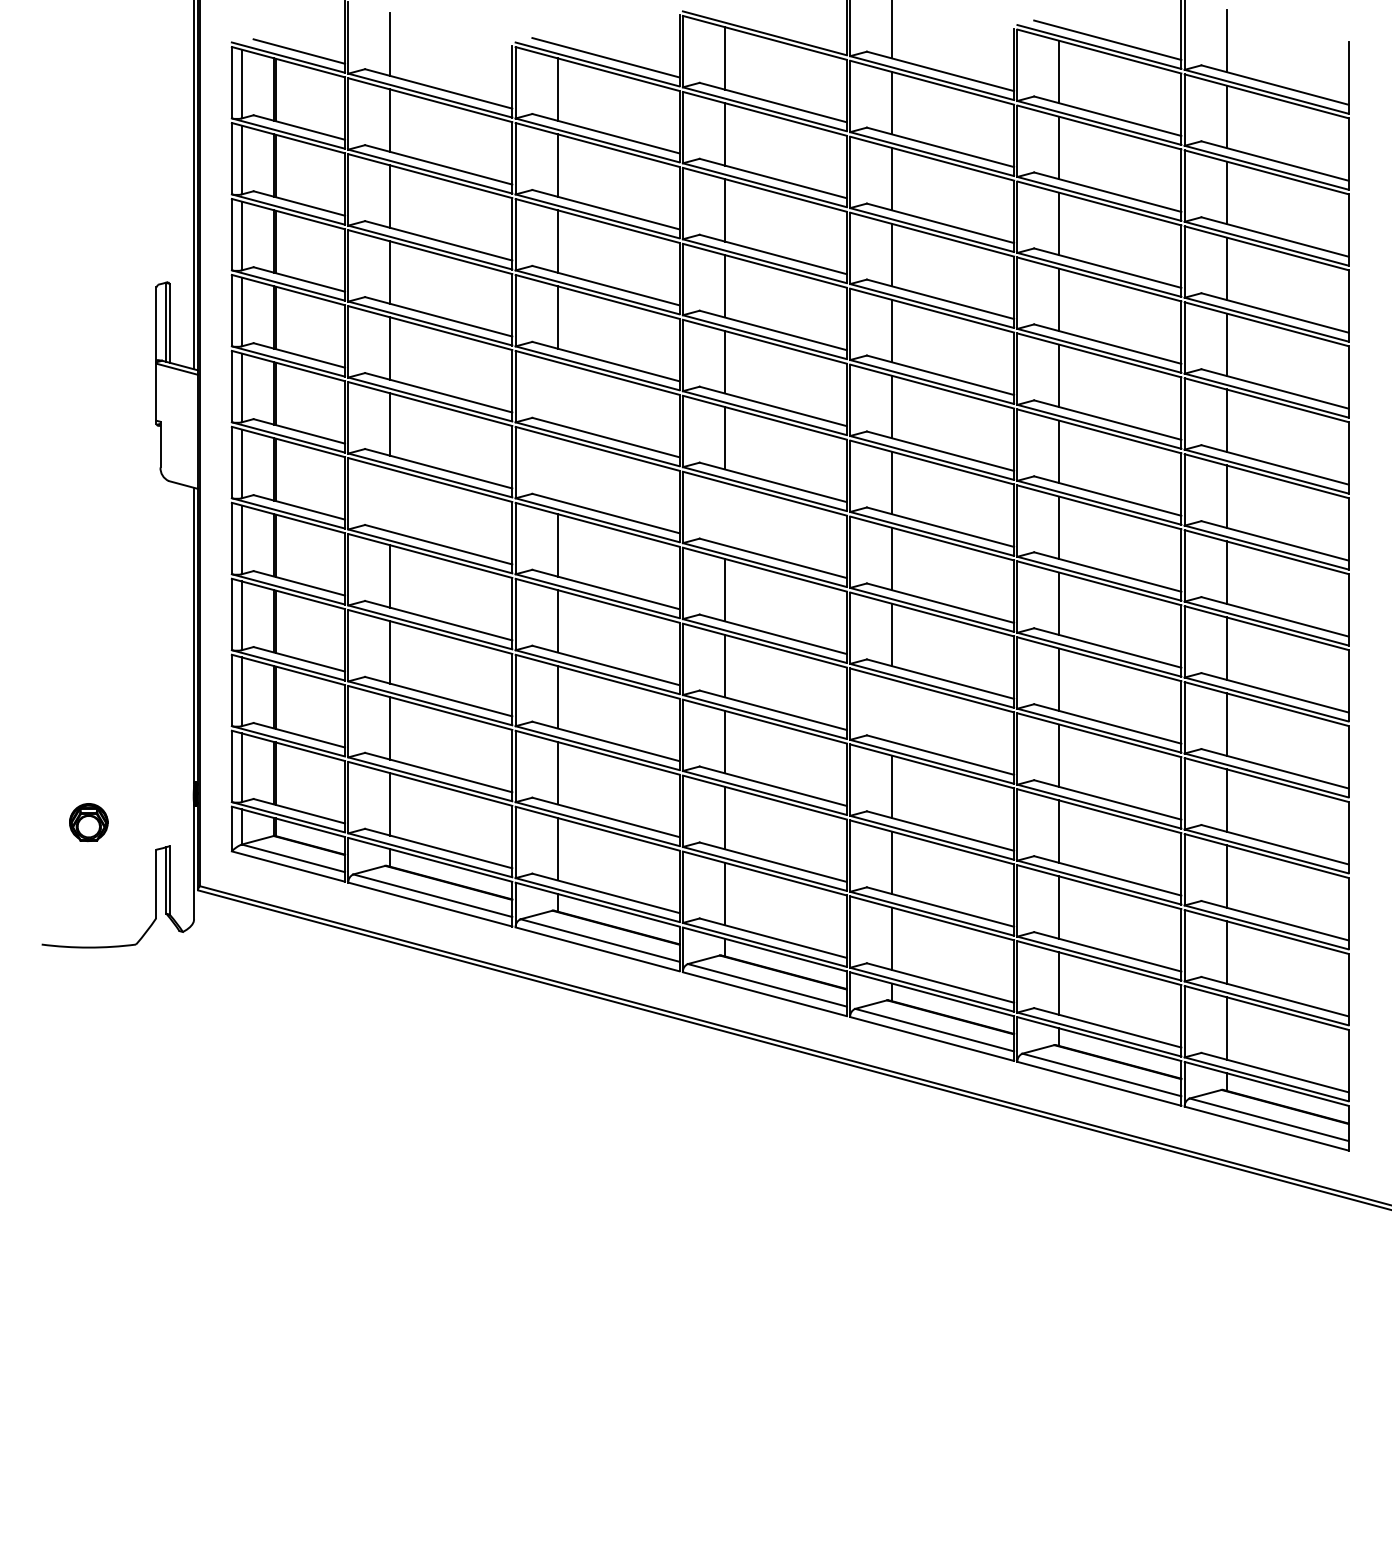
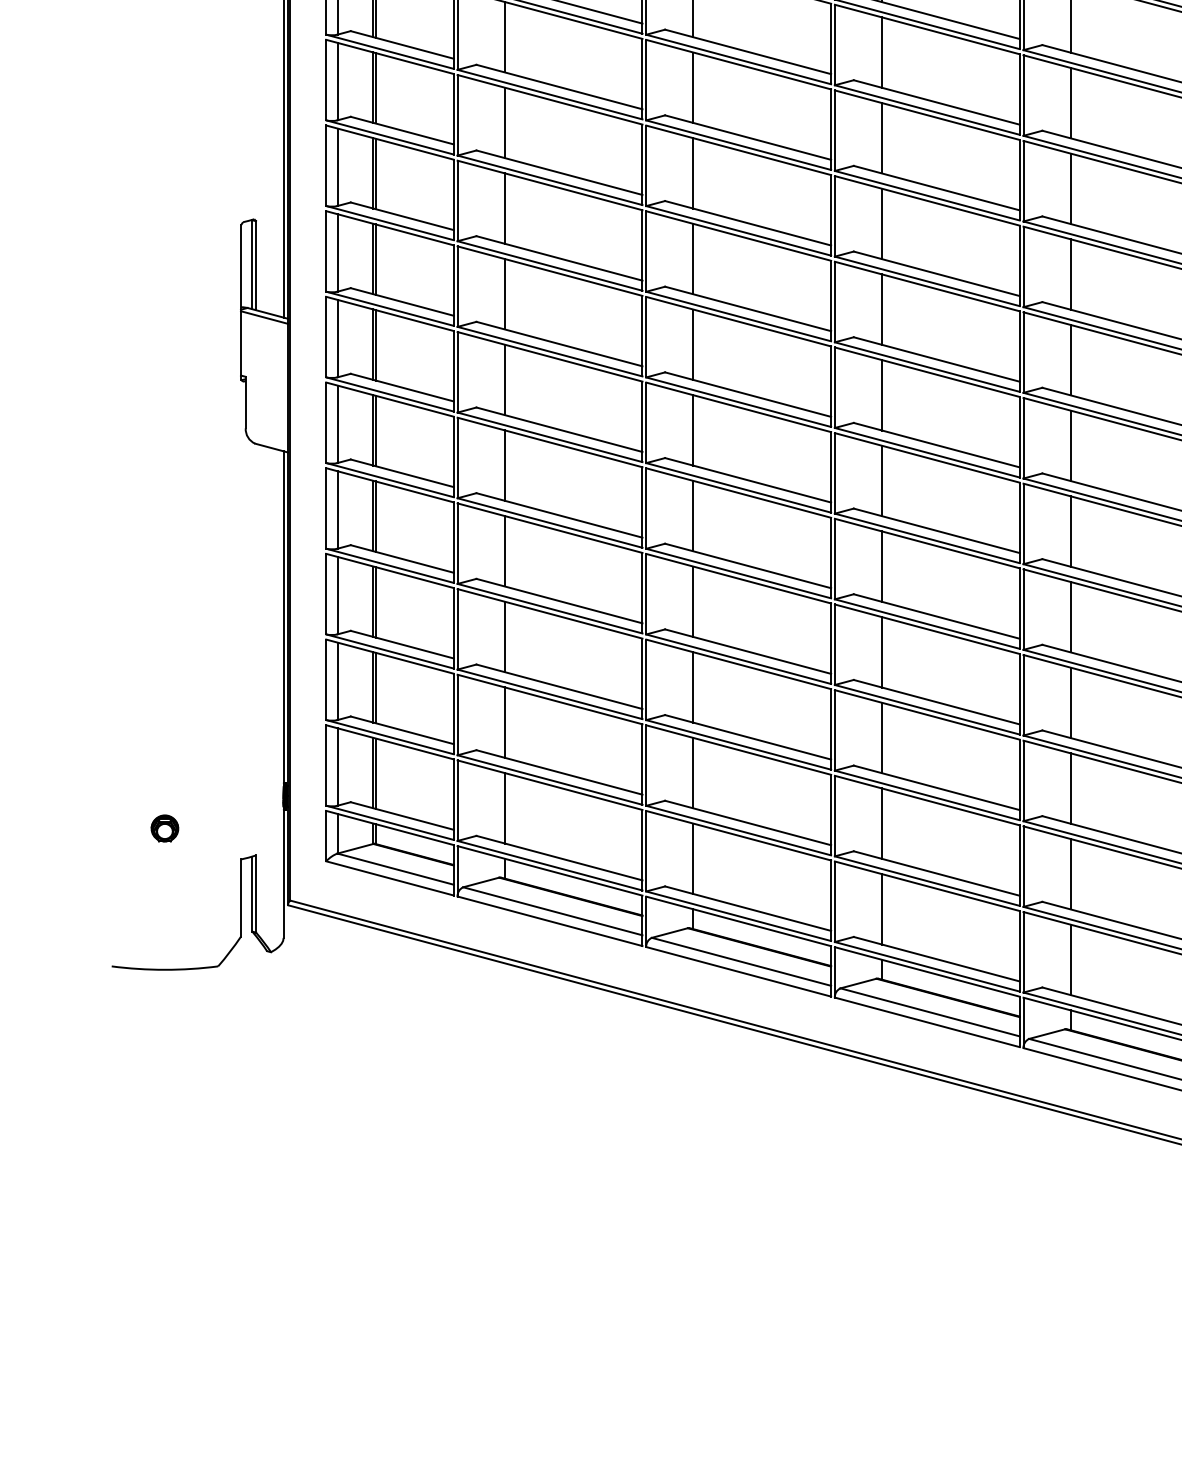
line: (557, 393) -> (693, 344), added
line: (557, 469) -> (693, 430), added
line: (390, 500) -> (505, 465), added
line: (724, 513) -> (881, 480), added
line: (892, 710) -> (1071, 702), added
part: (88, 821) -> (164, 827), size x0.62

